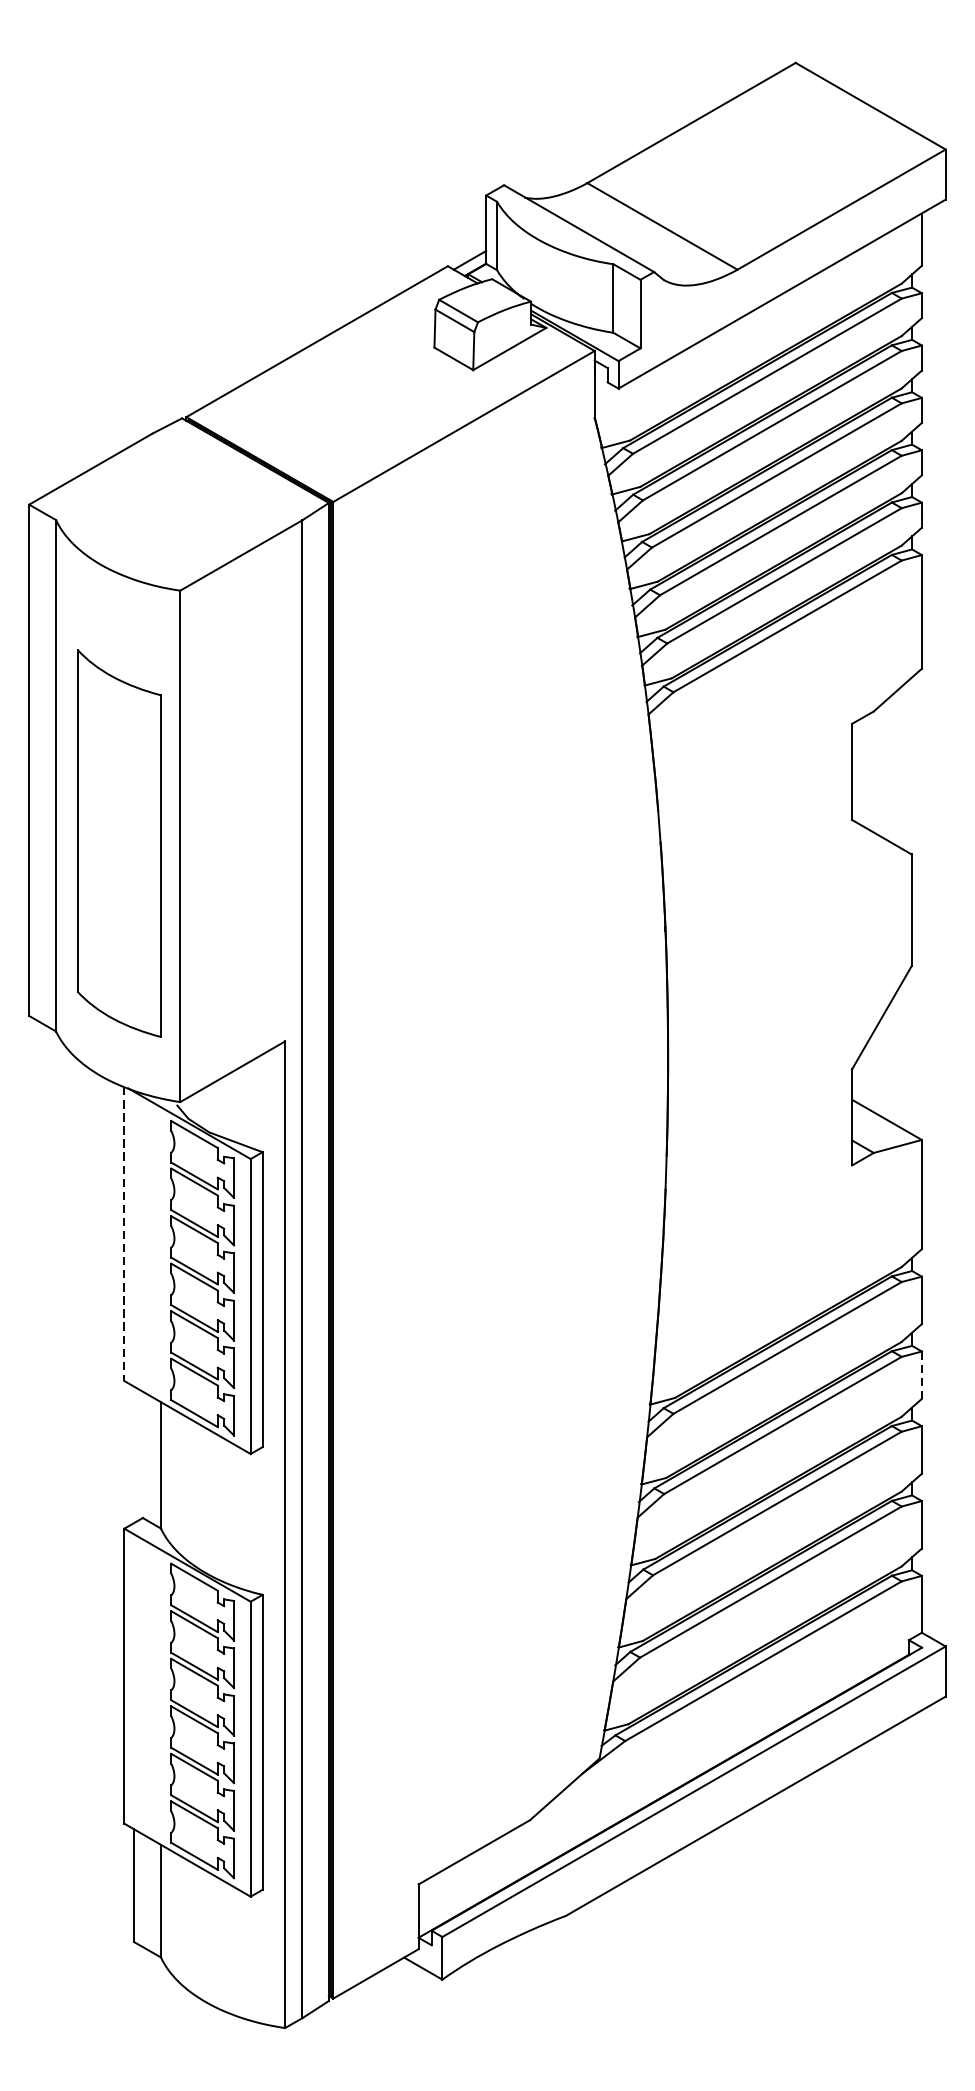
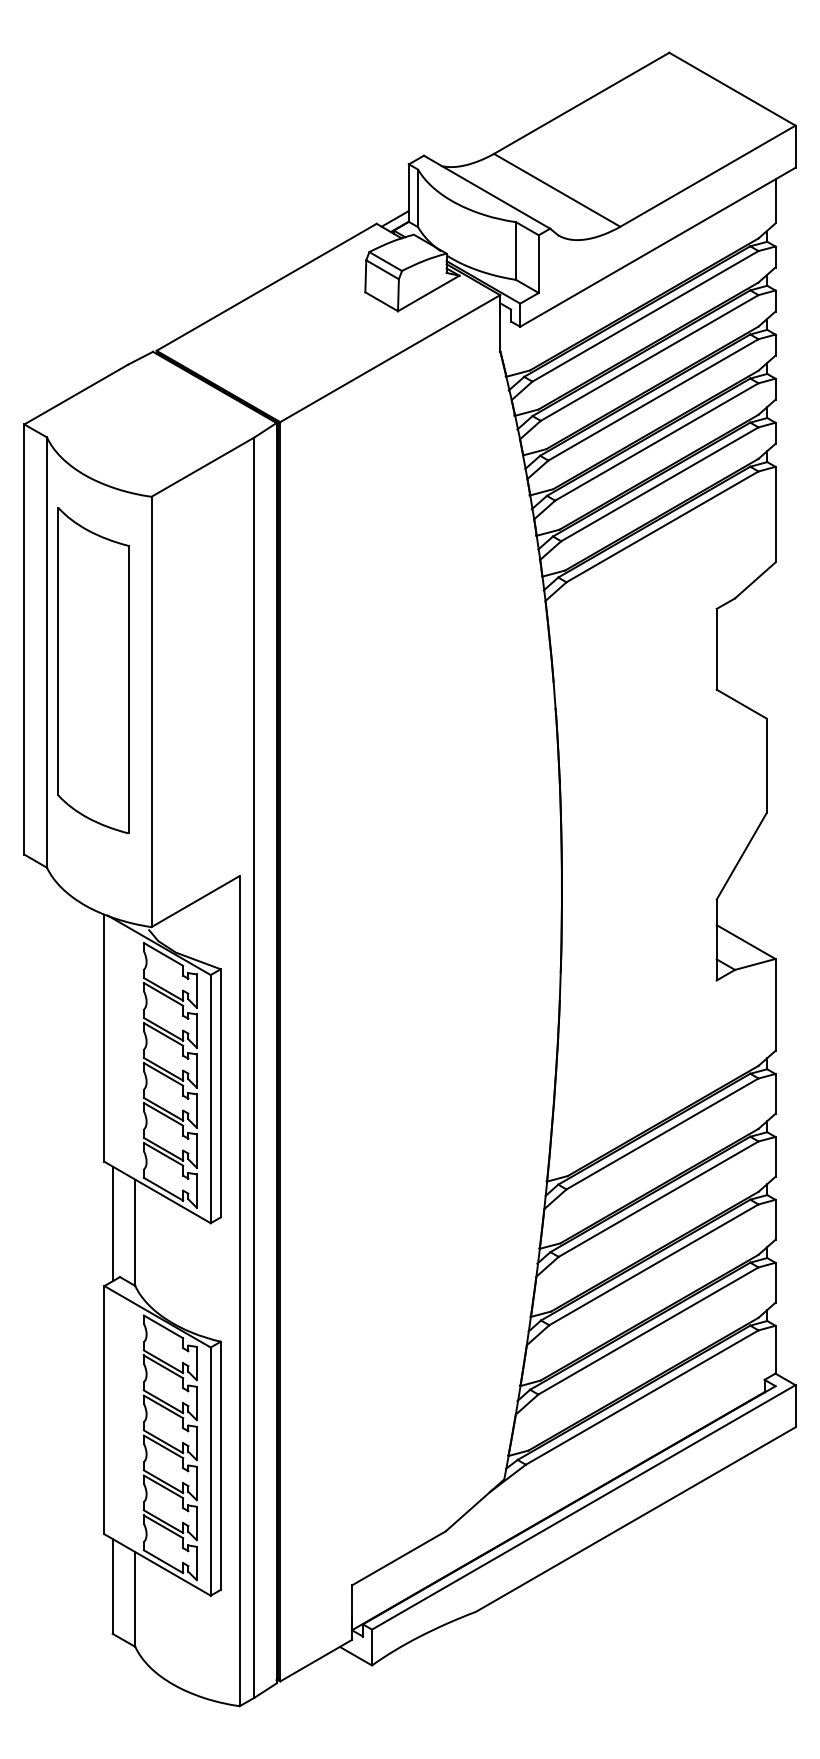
part: (119, 843) -> (93, 670), moved
line: (124, 1234) -> (104, 1038), dashed -> solid
line: (921, 1374) -> (775, 1156), dashed -> solid
line: (133, 1454) -> (112, 1223), added

